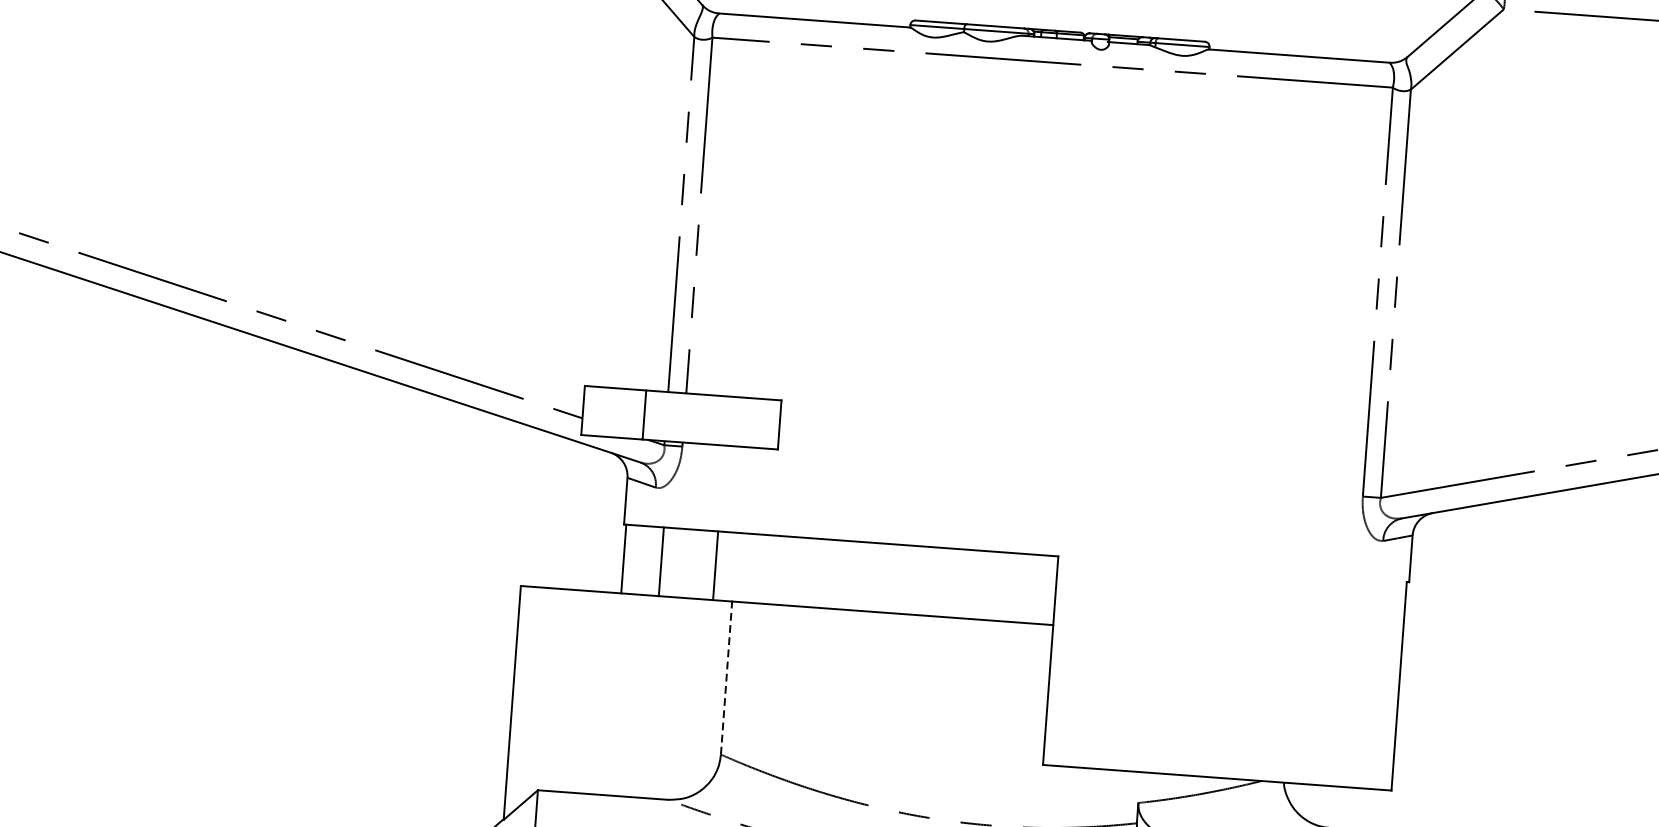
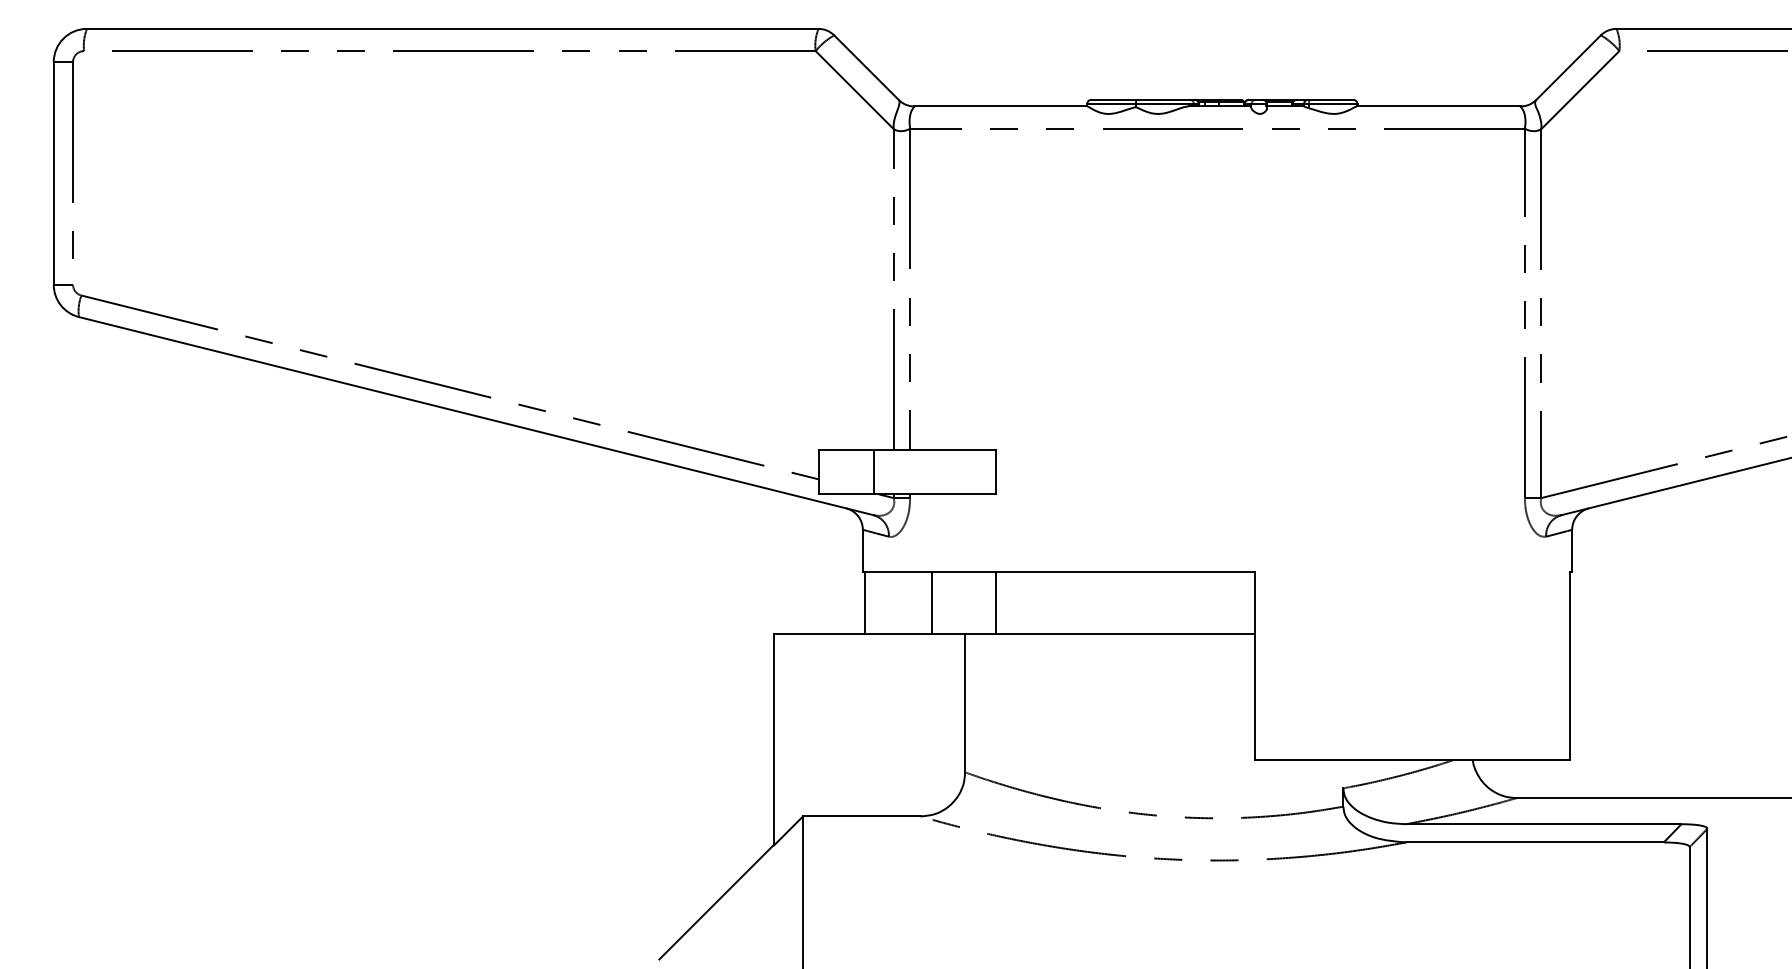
line: (661, 561) -> (931, 602), moved
line: (715, 565) -> (995, 602), moved
line: (727, 677) -> (965, 702), dashed -> solid

